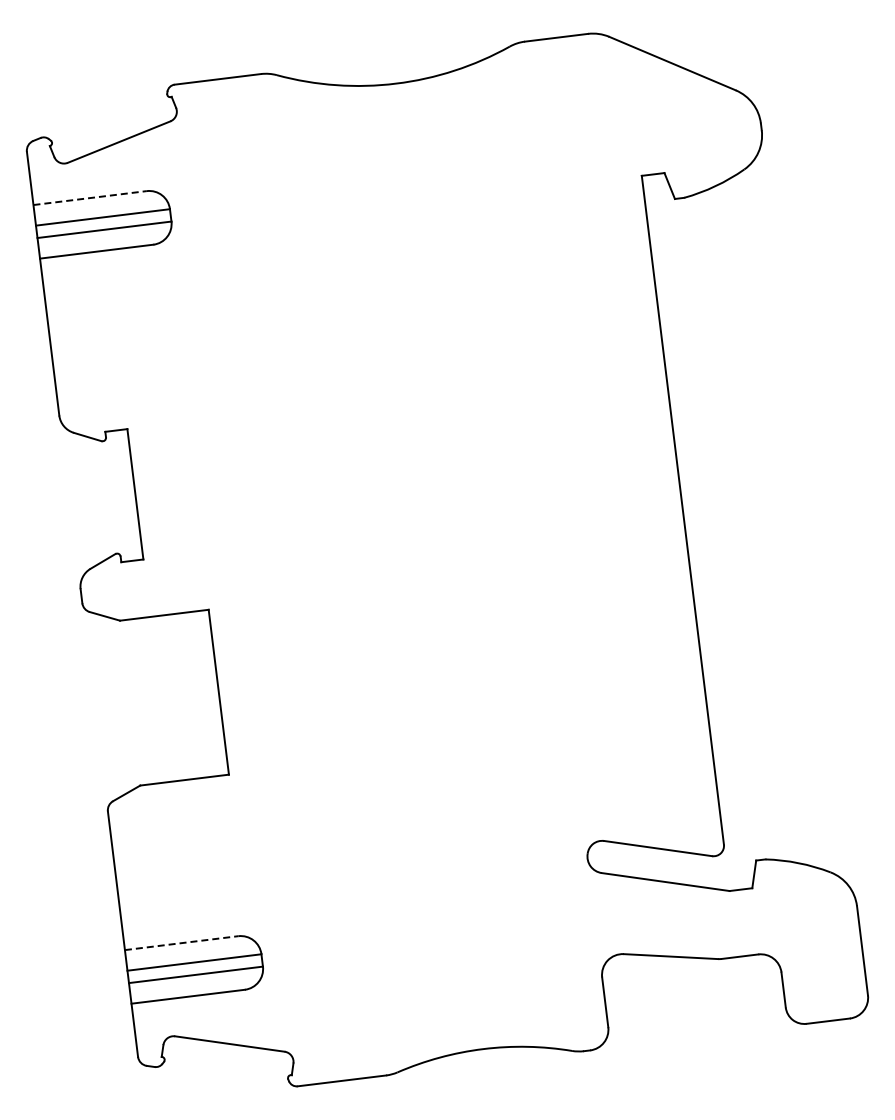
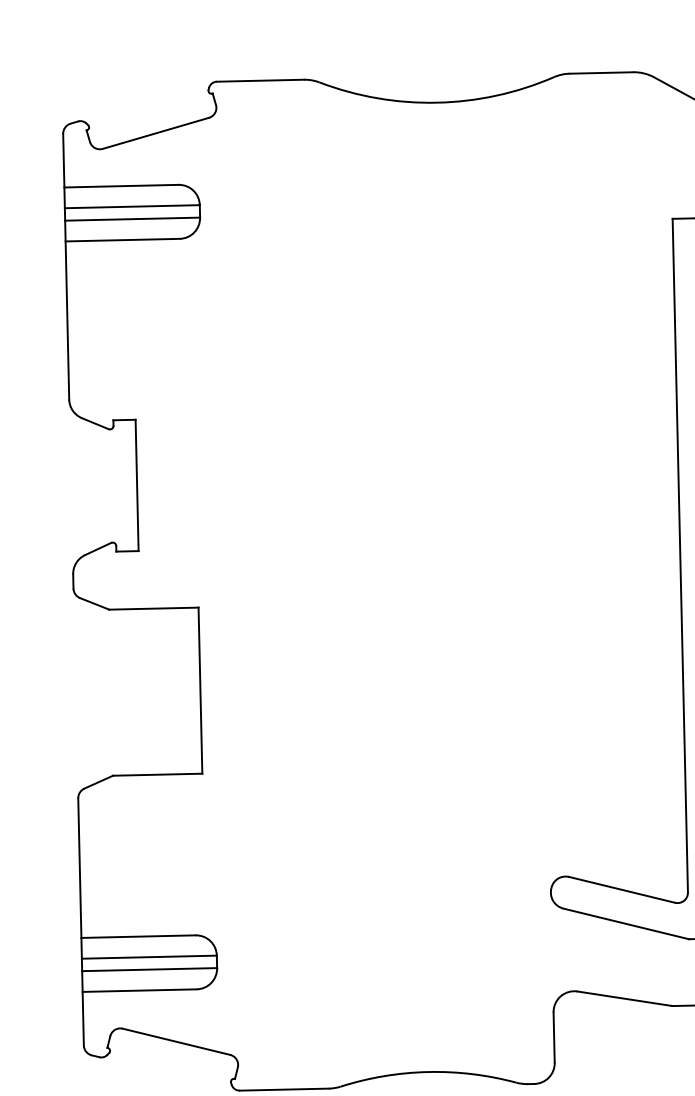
line: (90, 198) -> (121, 186), dashed -> solid
line: (182, 943) -> (139, 937), dashed -> solid

